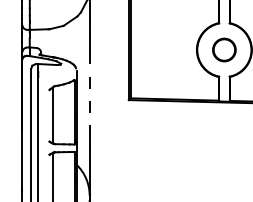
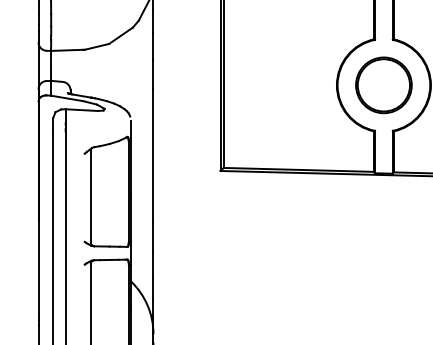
part: (224, 49) -> (384, 84), size x1.43
line: (89, 91) -> (153, 156), dashed -> solid

